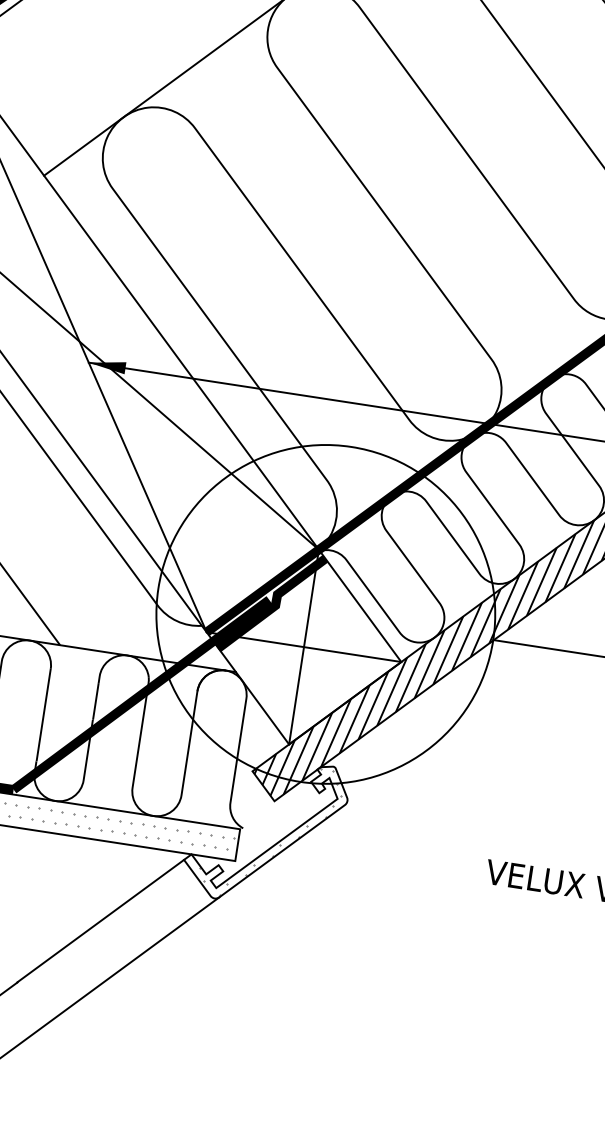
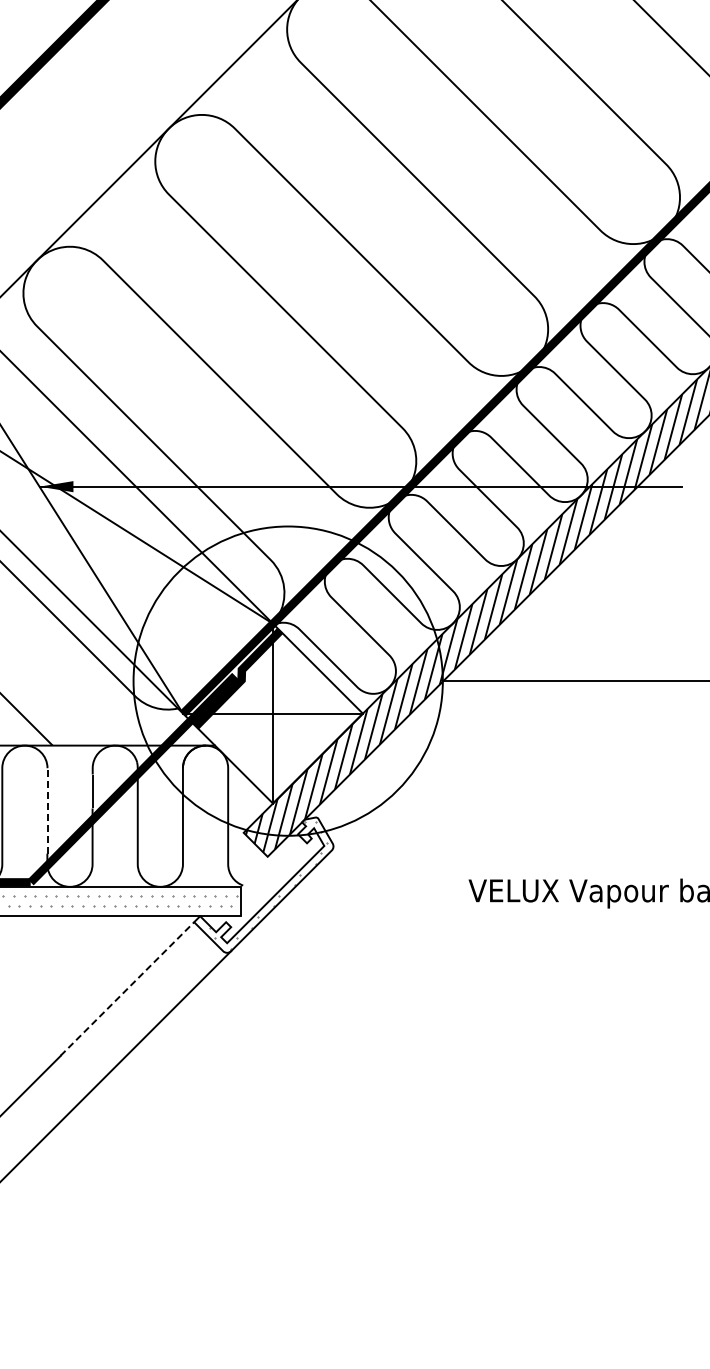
line: (43, 714) -> (47, 810), solid -> dashed
line: (100, 920) -> (127, 988), solid -> dashed

